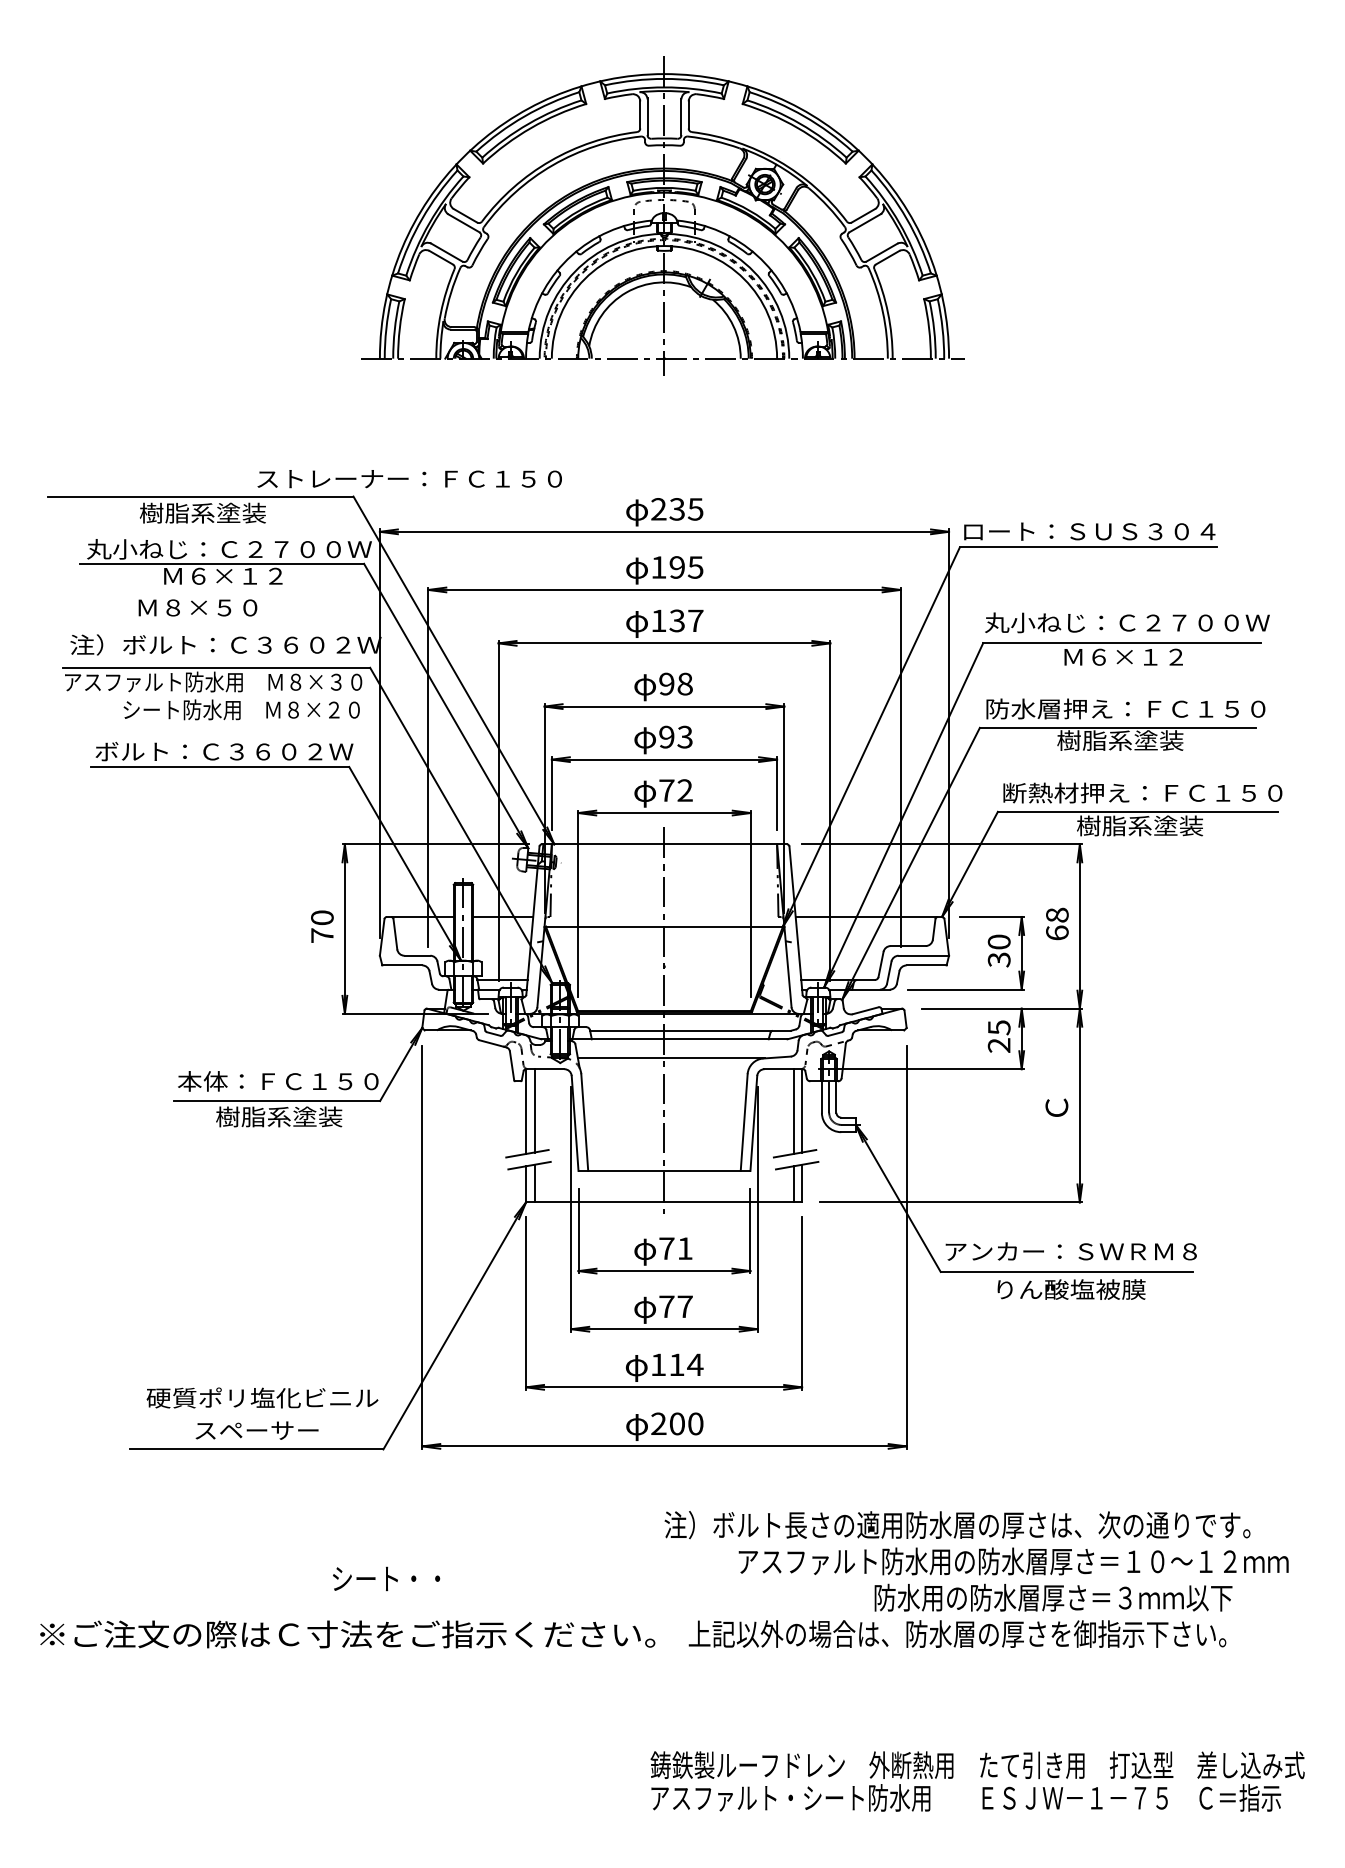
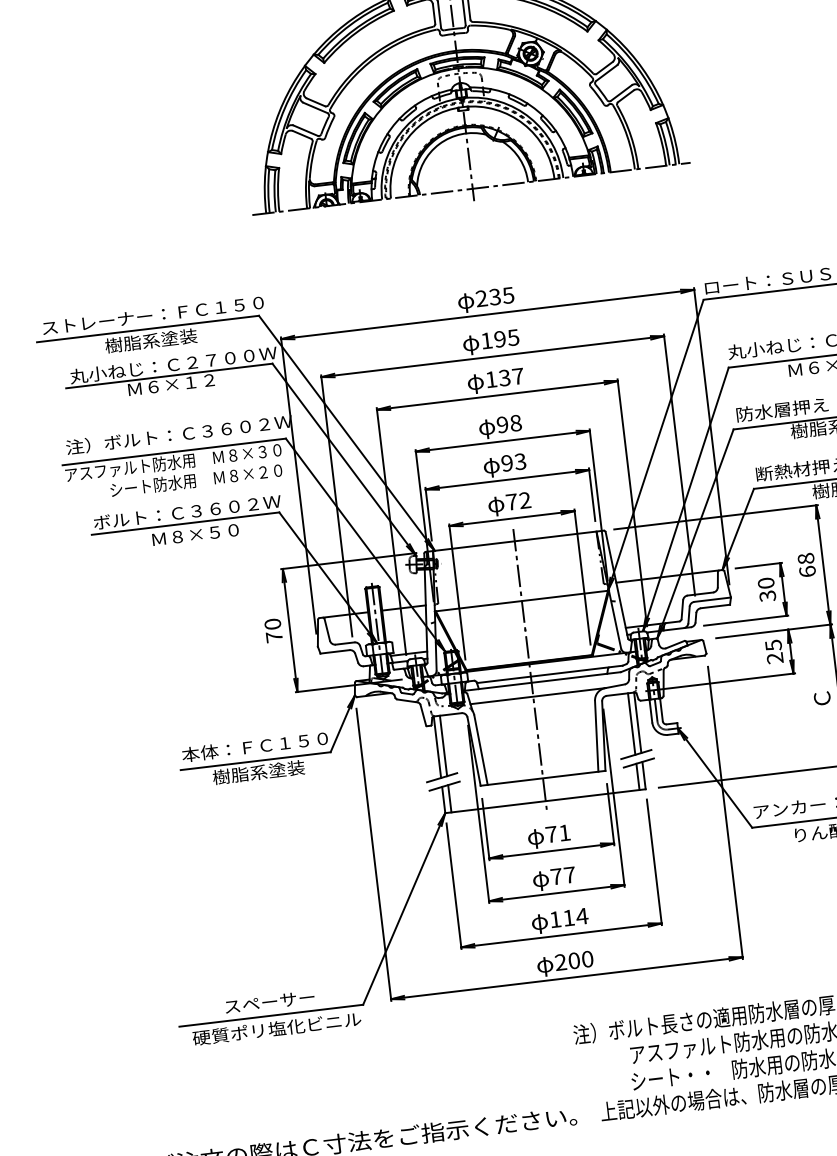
text: (409, 479) -> (153, 315), moved
text: (197, 607) -> (195, 534), moved
text: (262, 1397) -> (276, 1028), moved
text: (386, 1578) -> (670, 1077), moved

